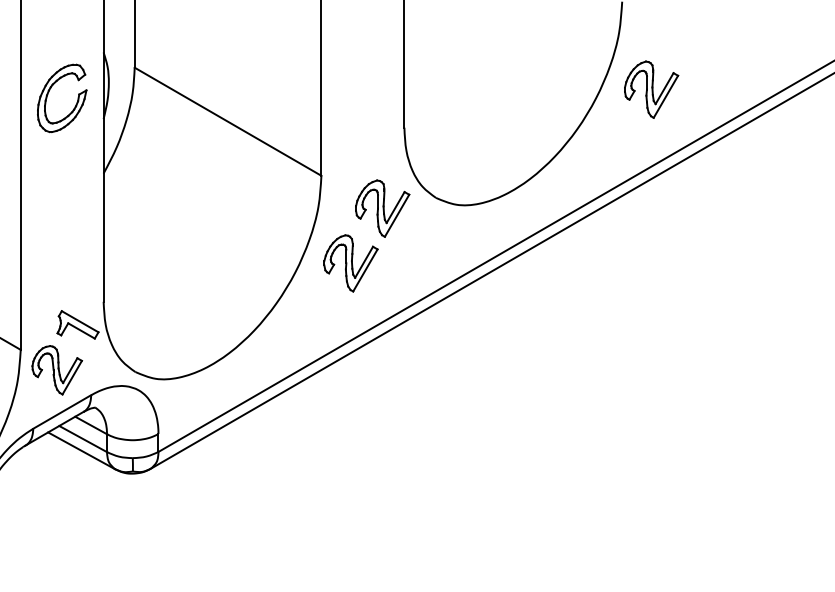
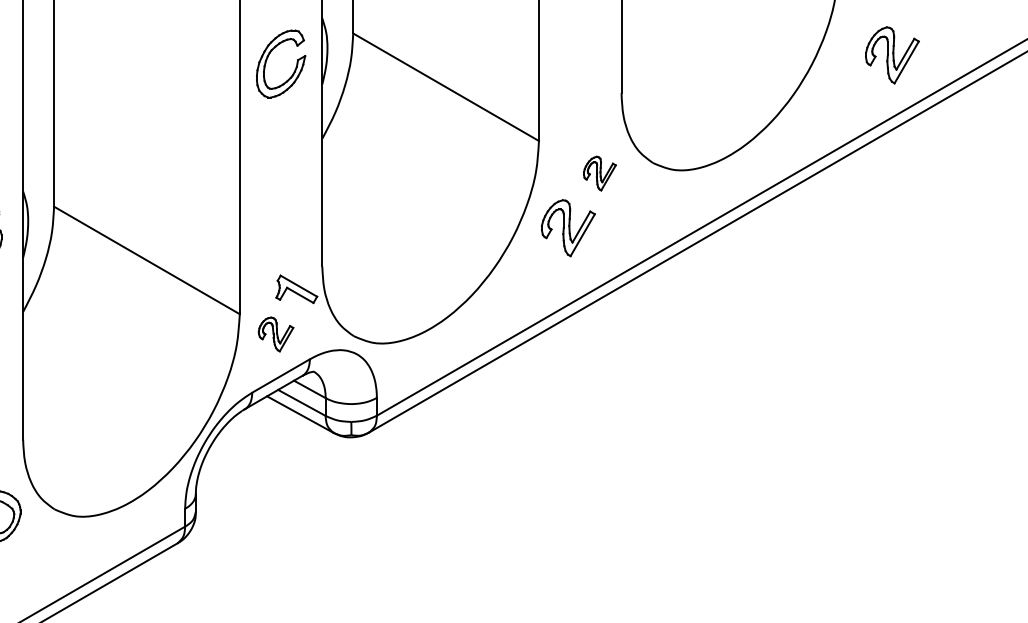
part: (651, 89) -> (892, 55), moved
part: (382, 208) -> (599, 173), size x0.6
part: (56, 370) -> (275, 334), size x0.7

